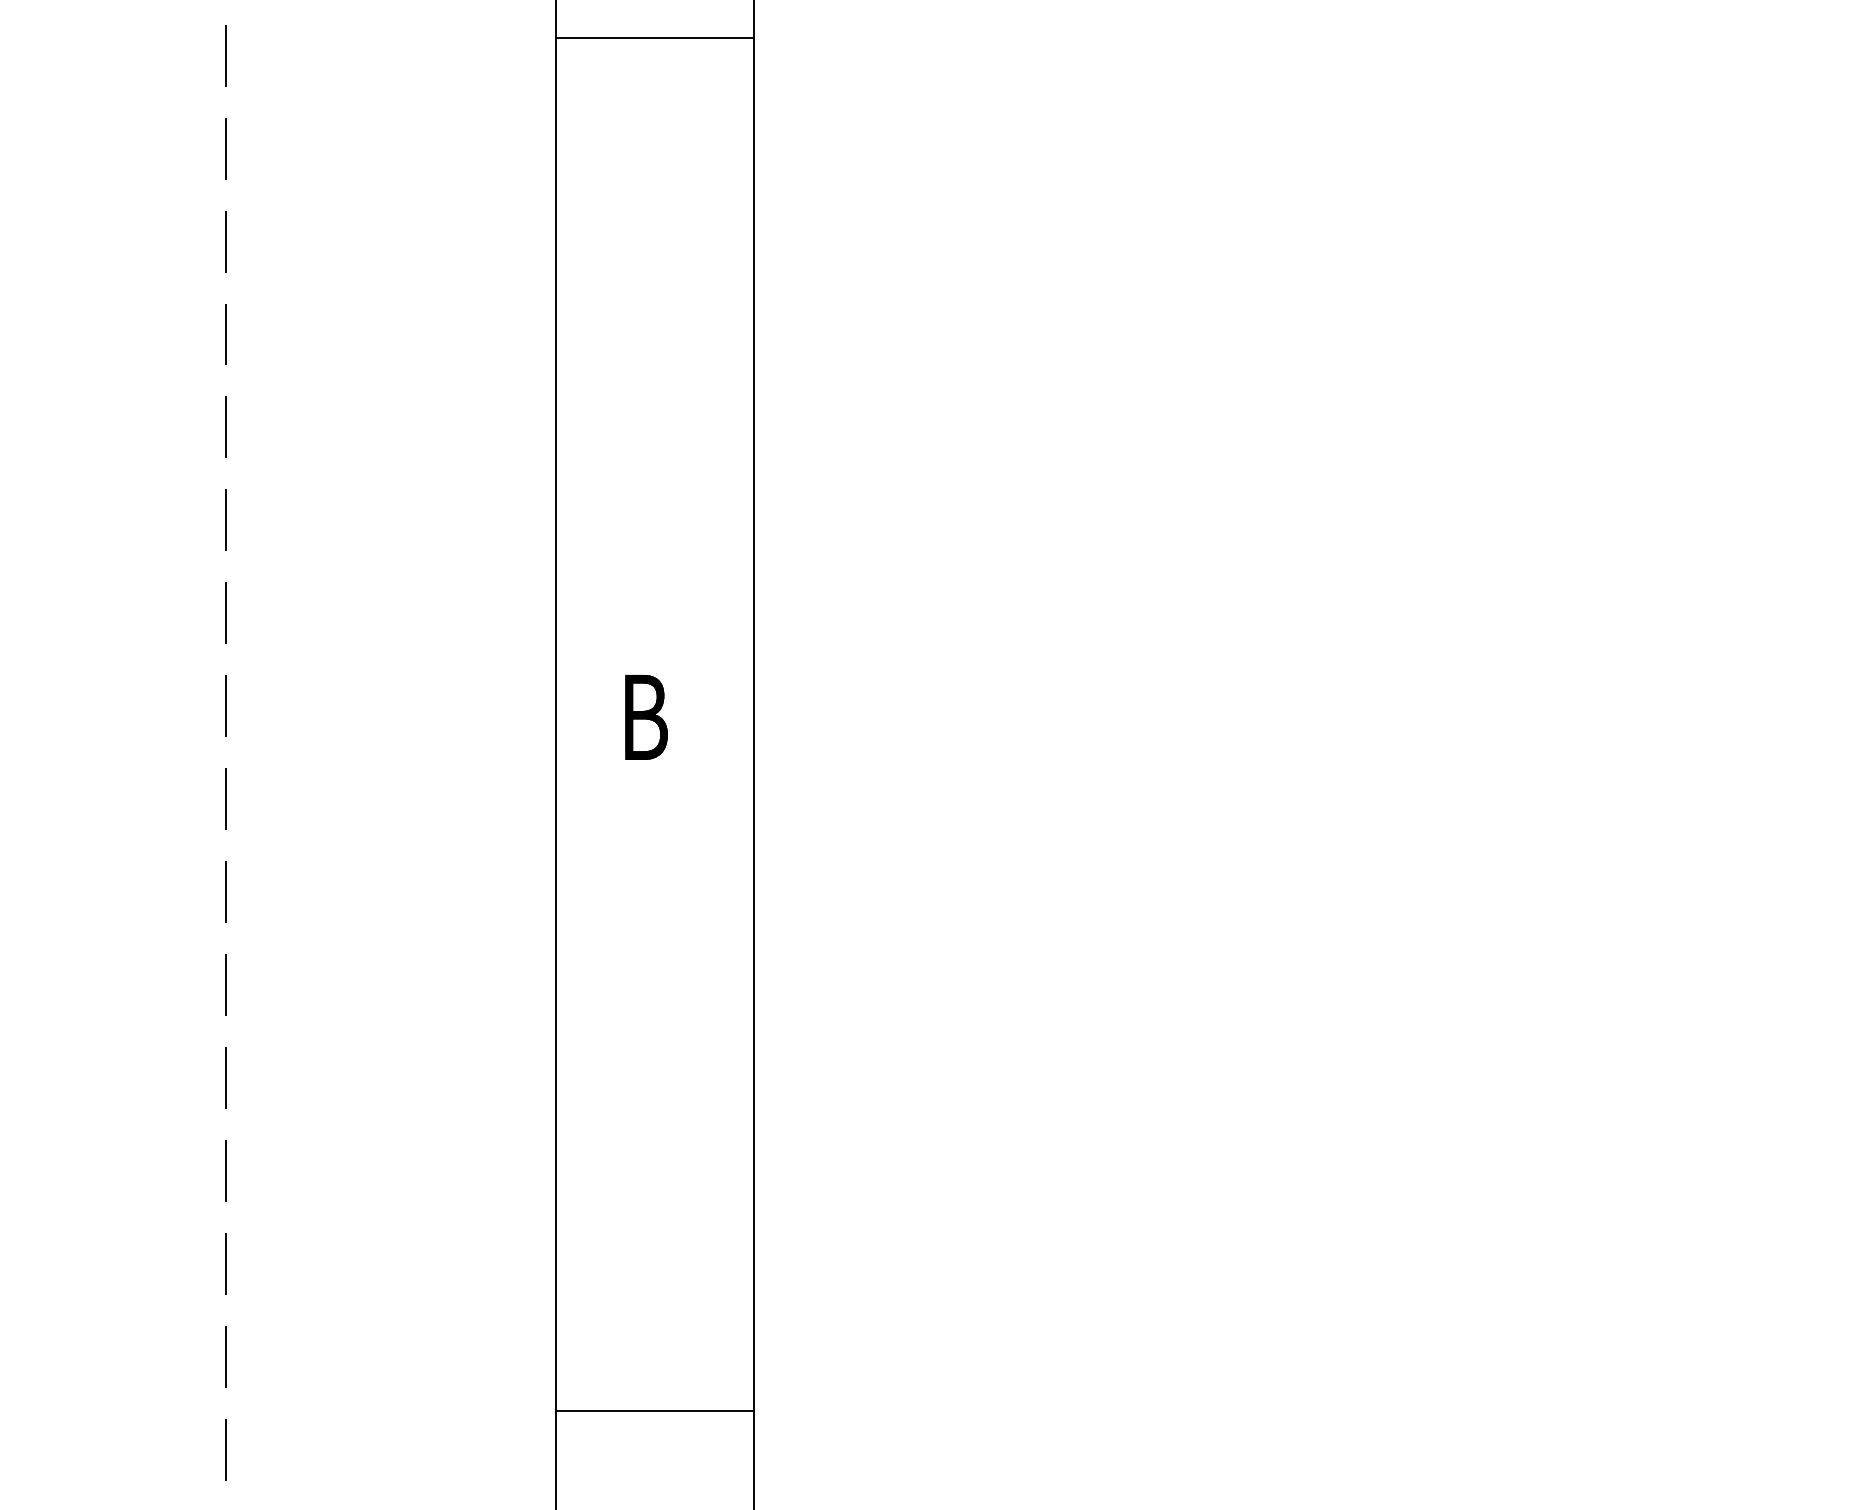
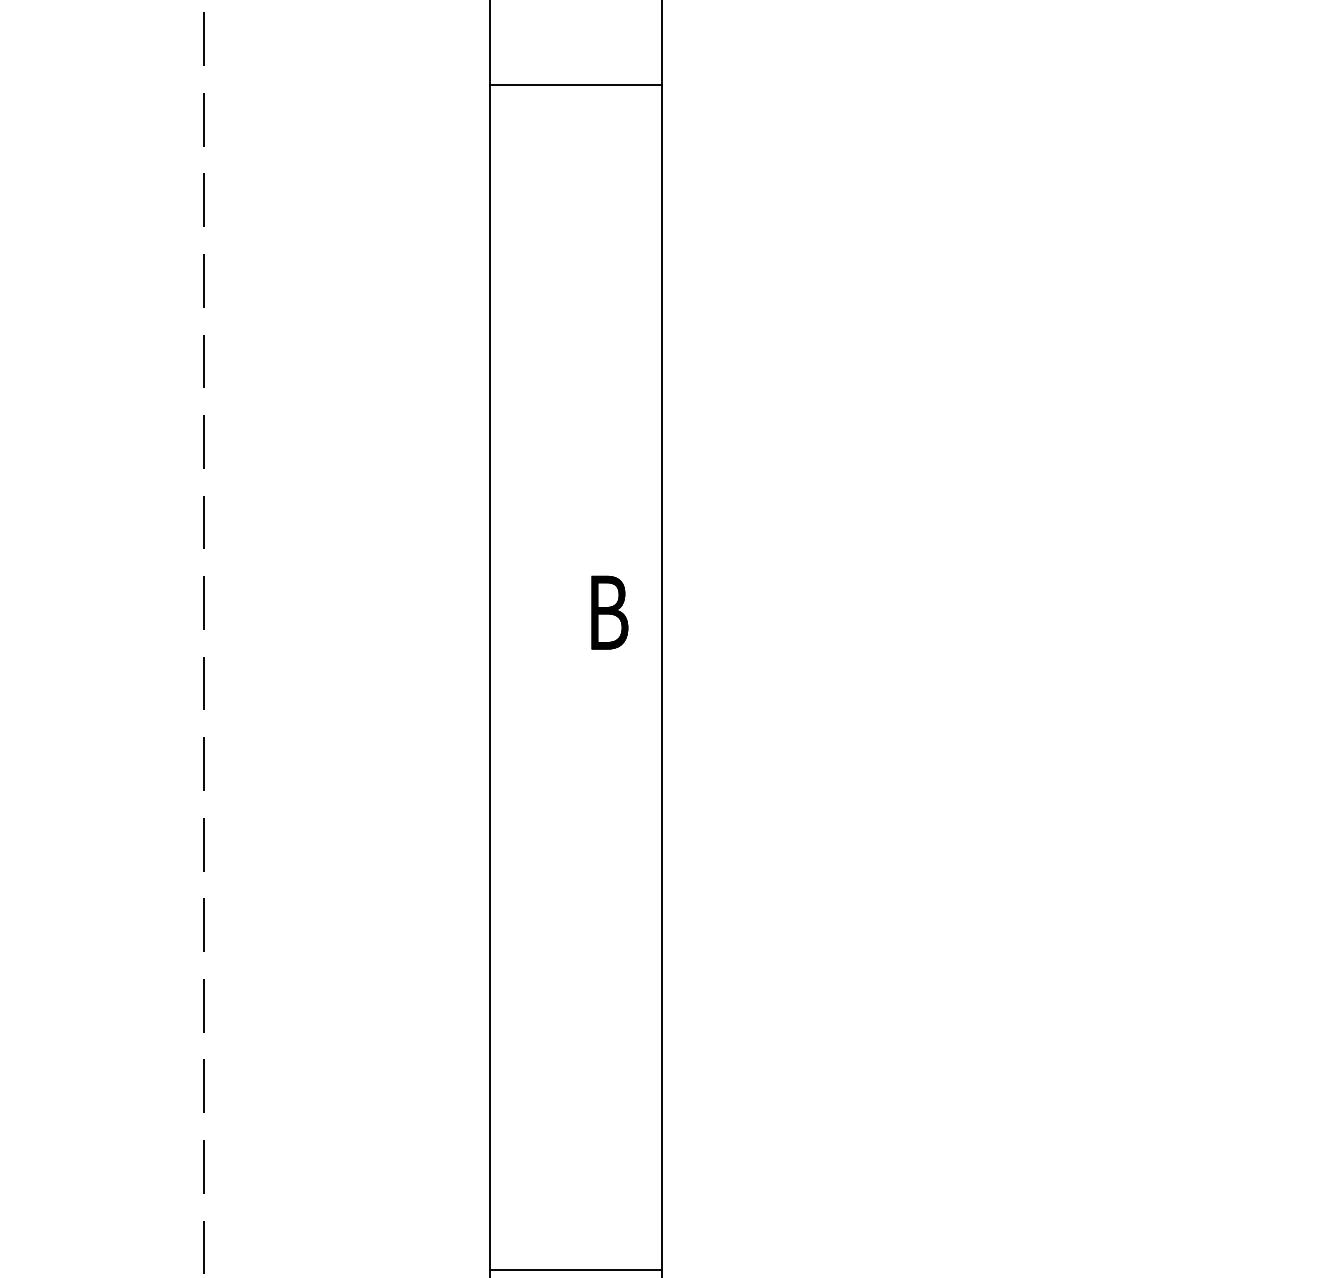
line: (655, 37) -> (576, 85), moved
text: (646, 717) -> (609, 612), moved
line: (655, 1411) -> (576, 1270), moved

